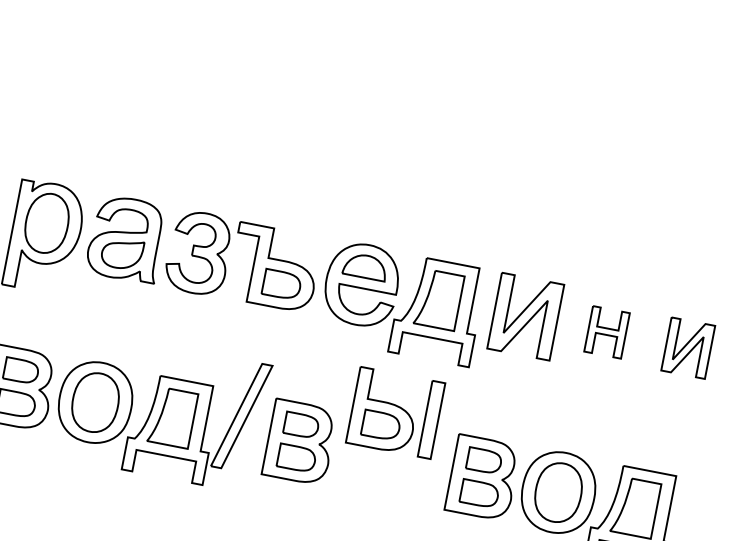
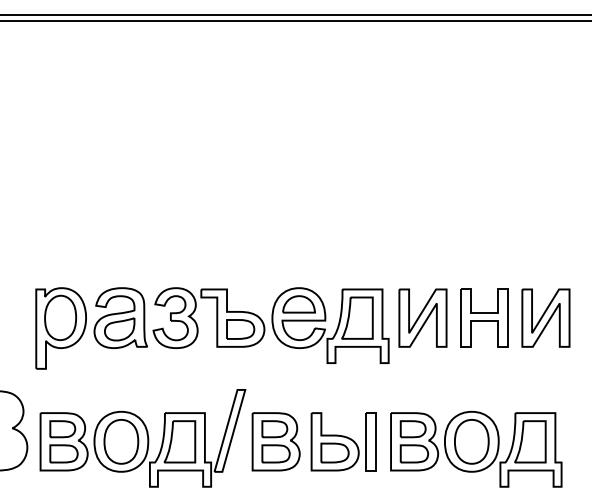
part: (607, 331) -> (484, 317), size x1.67
part: (687, 347) -> (545, 317), size x1.43
part: (395, 412) -> (343, 441), moved

